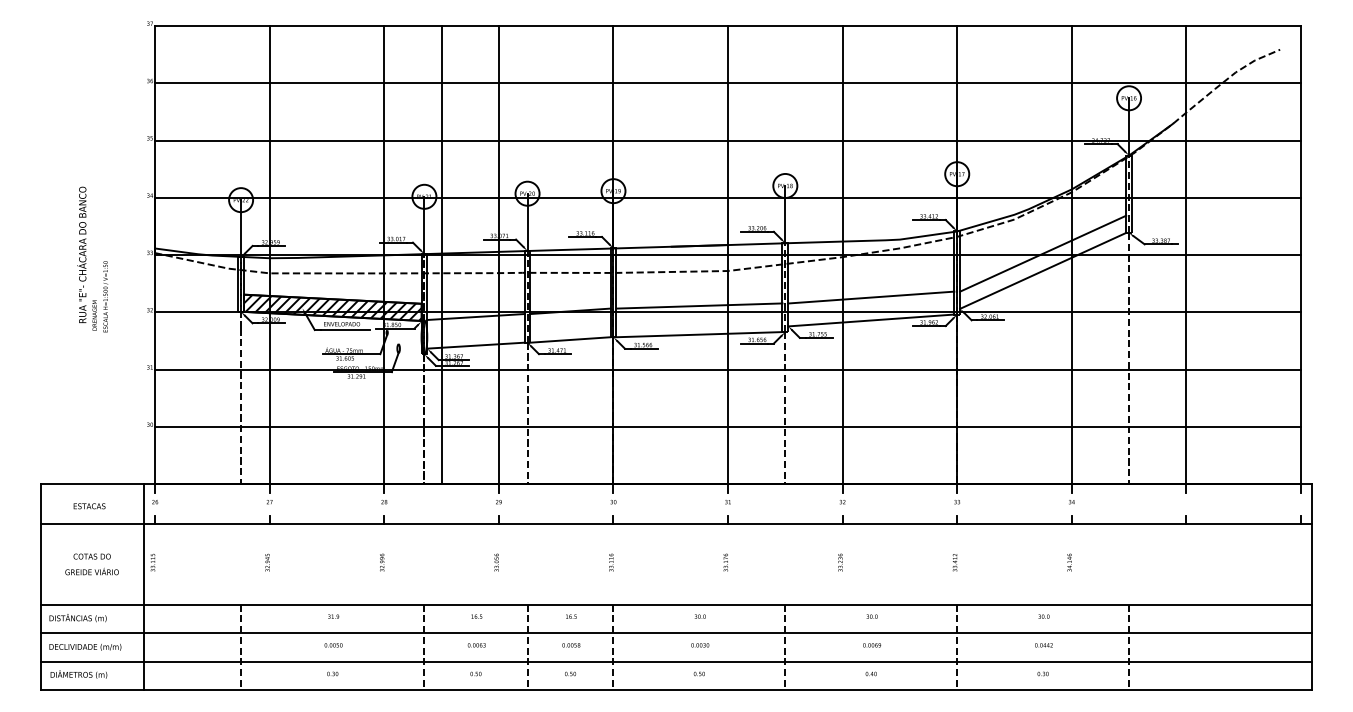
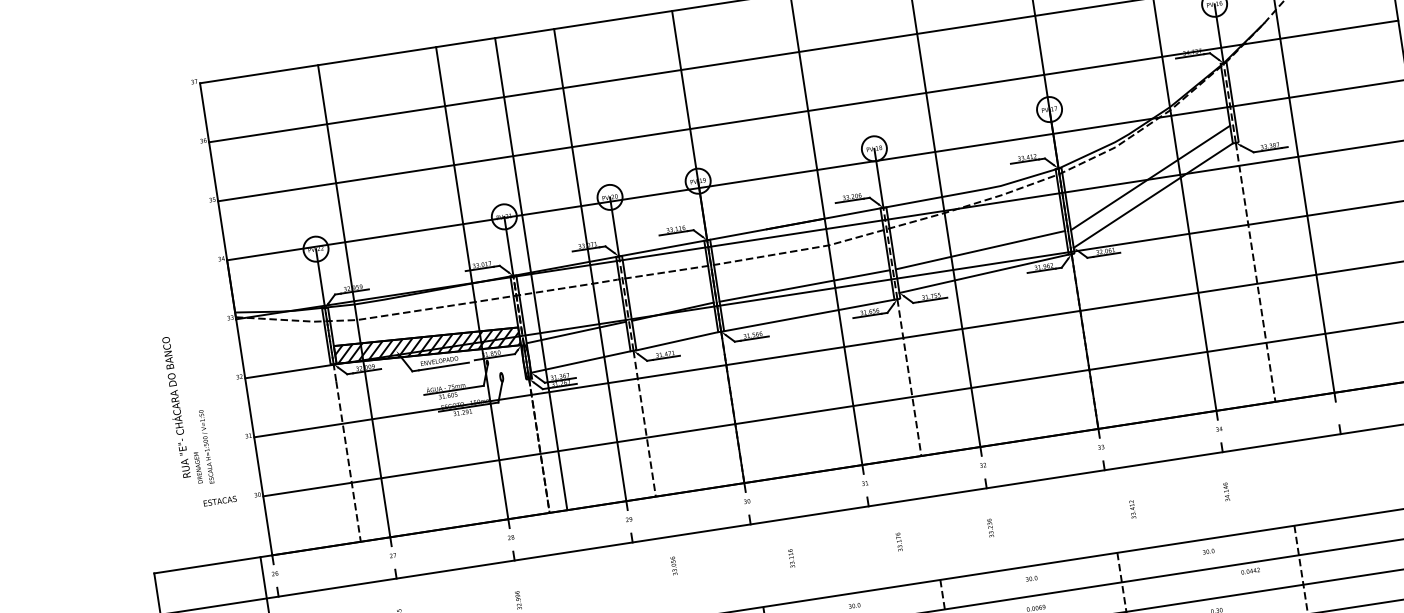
text: (92, 259) -> (187, 410), moved
text: (89, 506) -> (220, 501), moved
text: (496, 562) -> (673, 565), moved
text: (611, 562) -> (791, 558), moved
text: (725, 562) -> (898, 541), moved
text: (954, 562) -> (1132, 509), moved
text: (1043, 645) -> (1250, 571), moved

